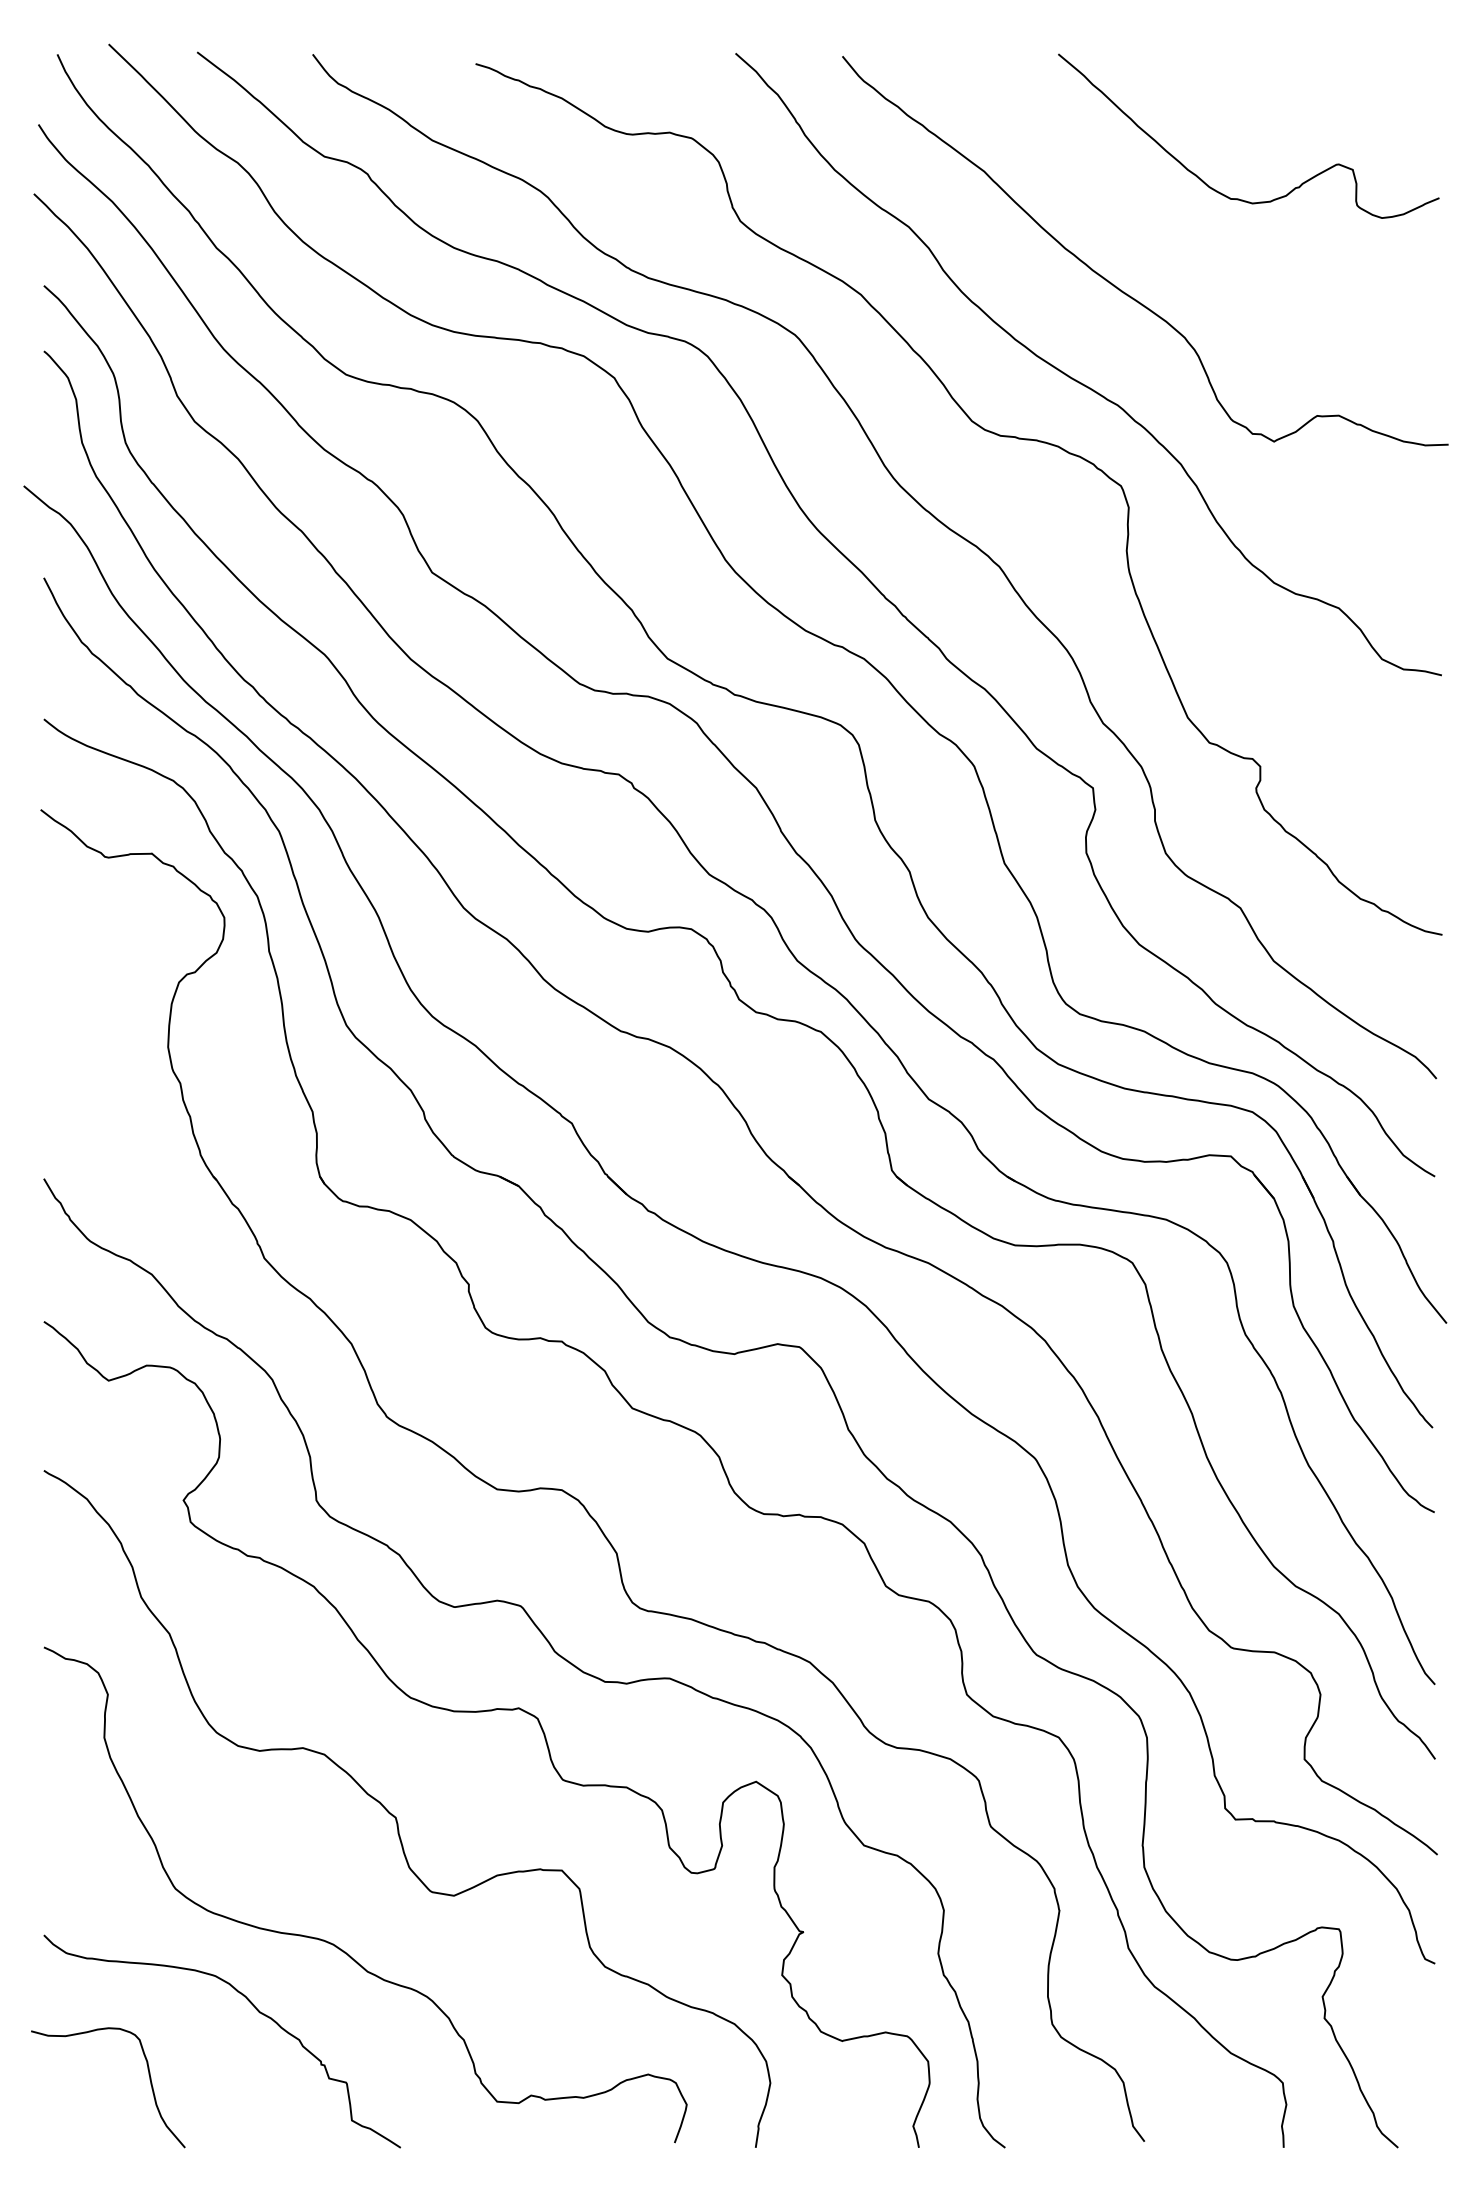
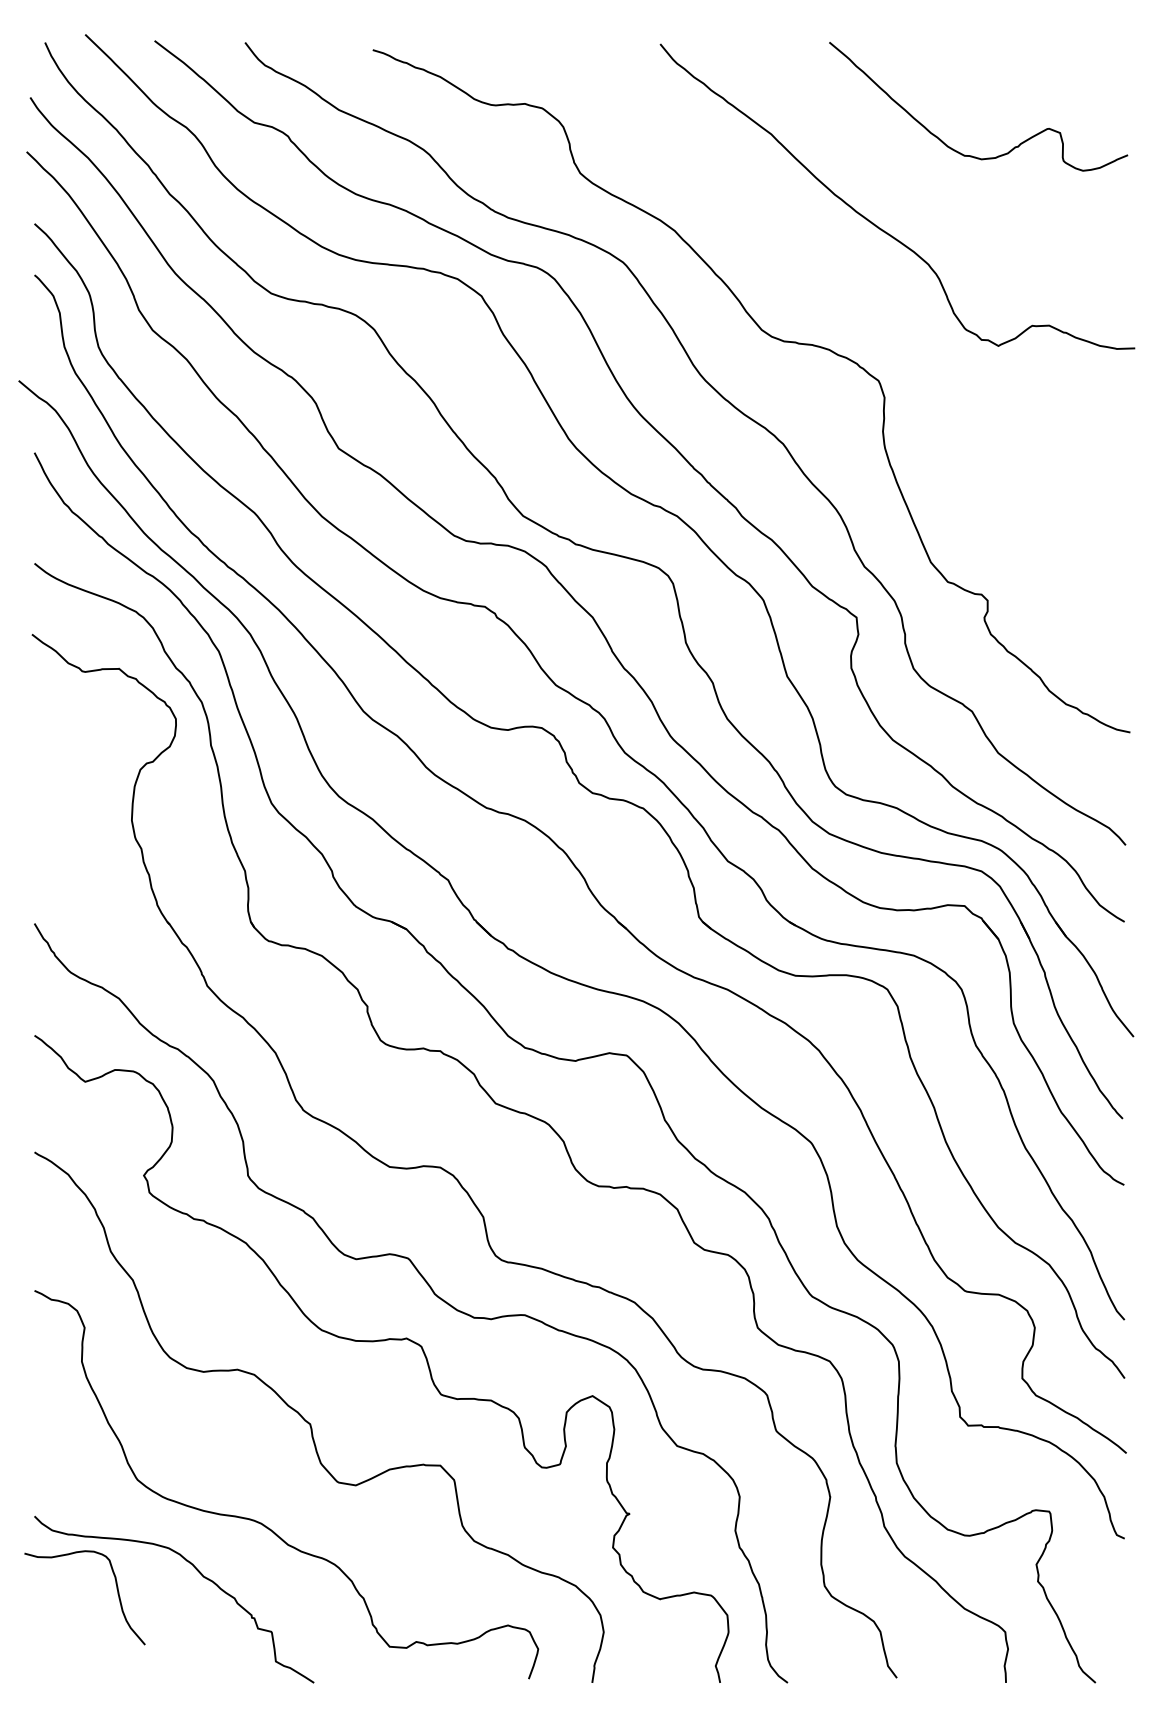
curve: (1077, 379) -> (844, 297), removed
curve: (148, 2077) -> (116, 1589), moved

